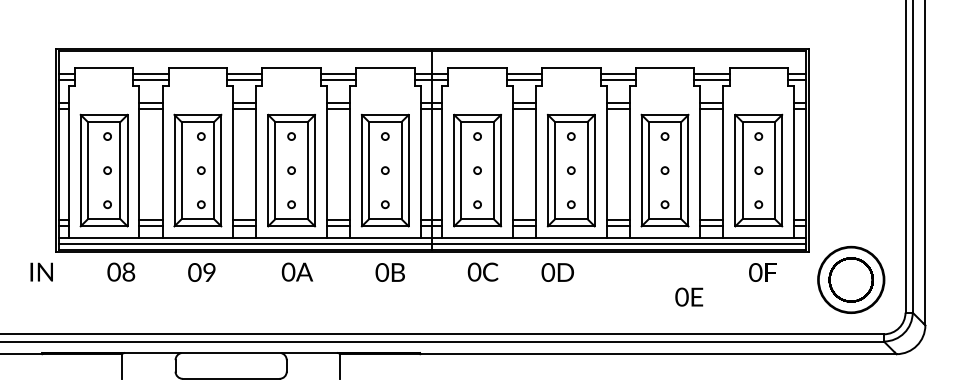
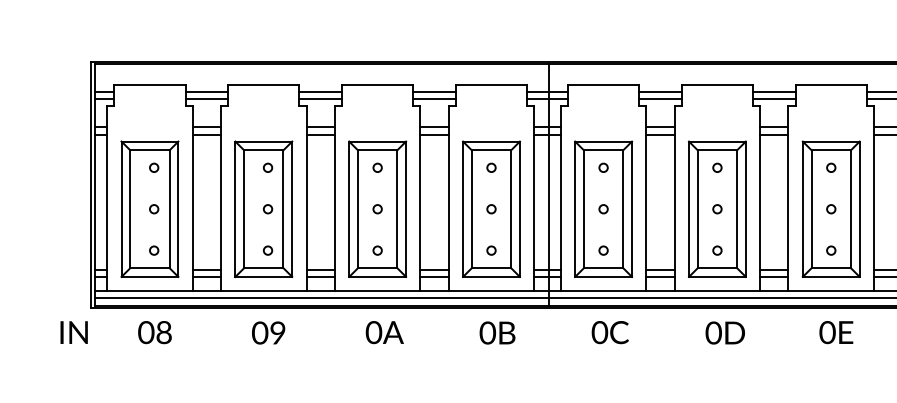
text: (121, 271) -> (155, 331), moved
text: (557, 272) -> (724, 332), moved
text: (689, 296) -> (836, 331), moved

